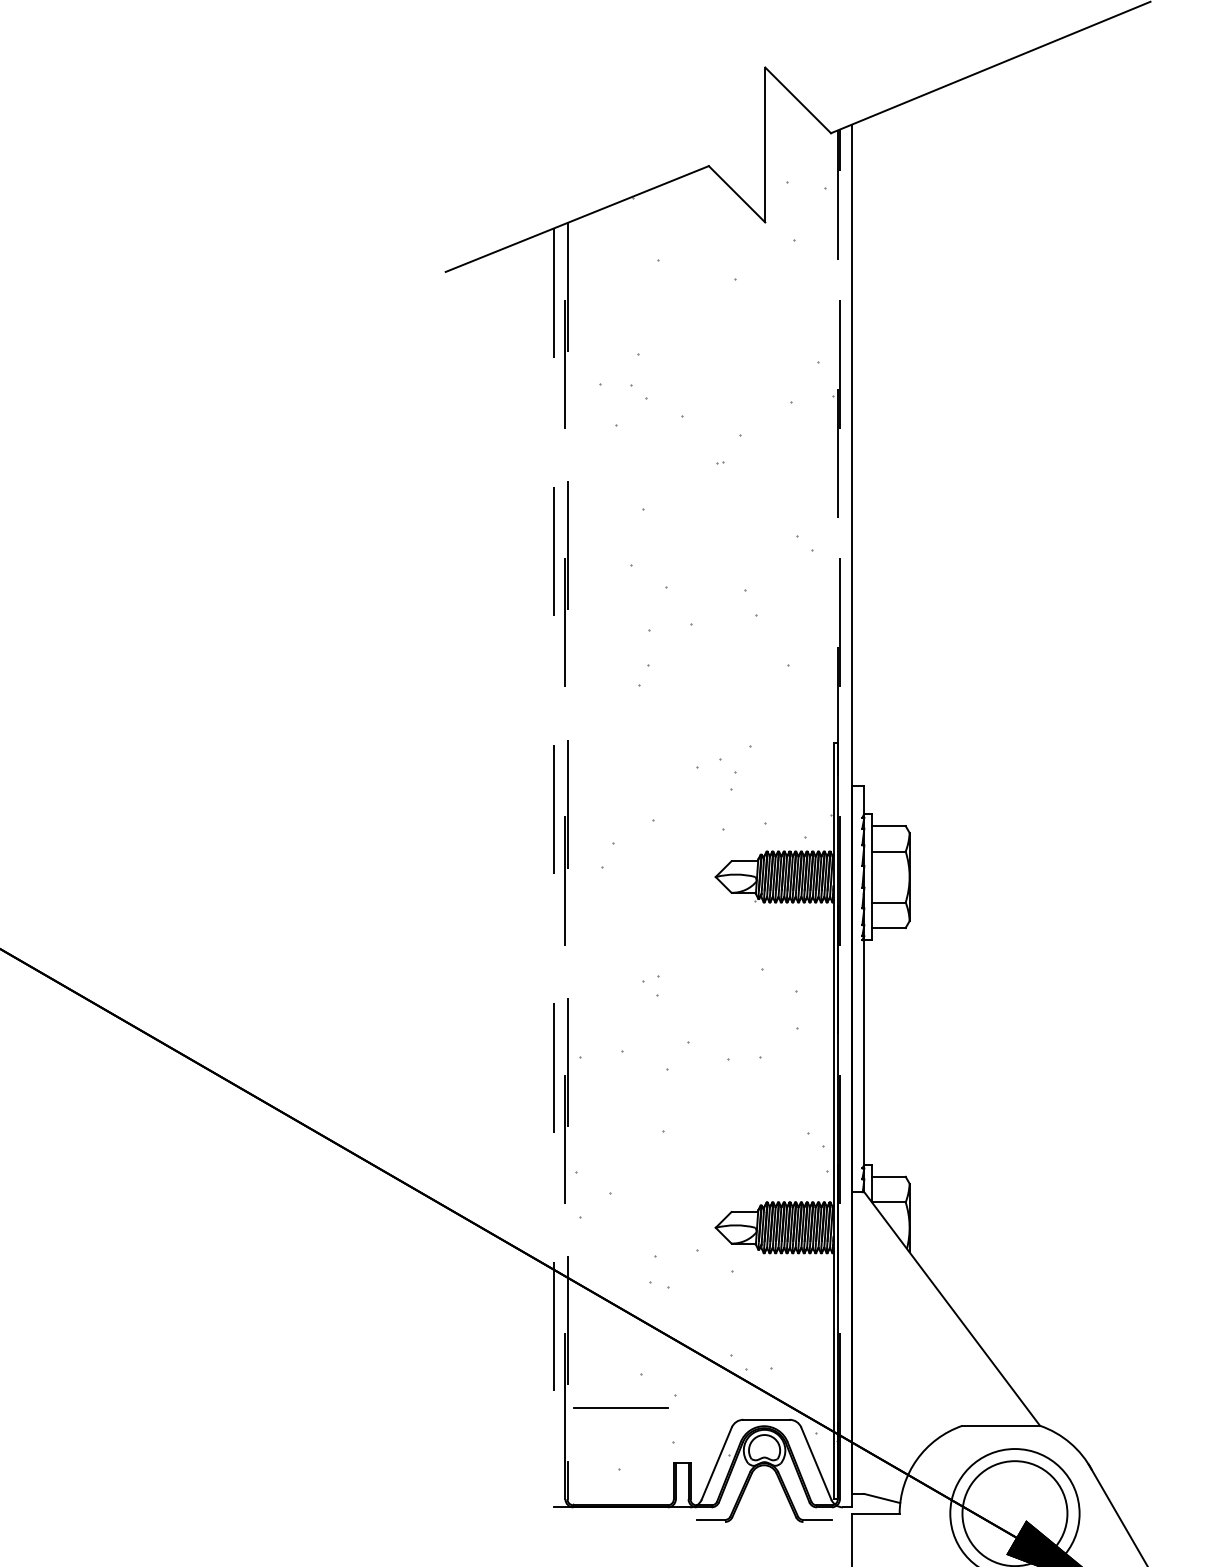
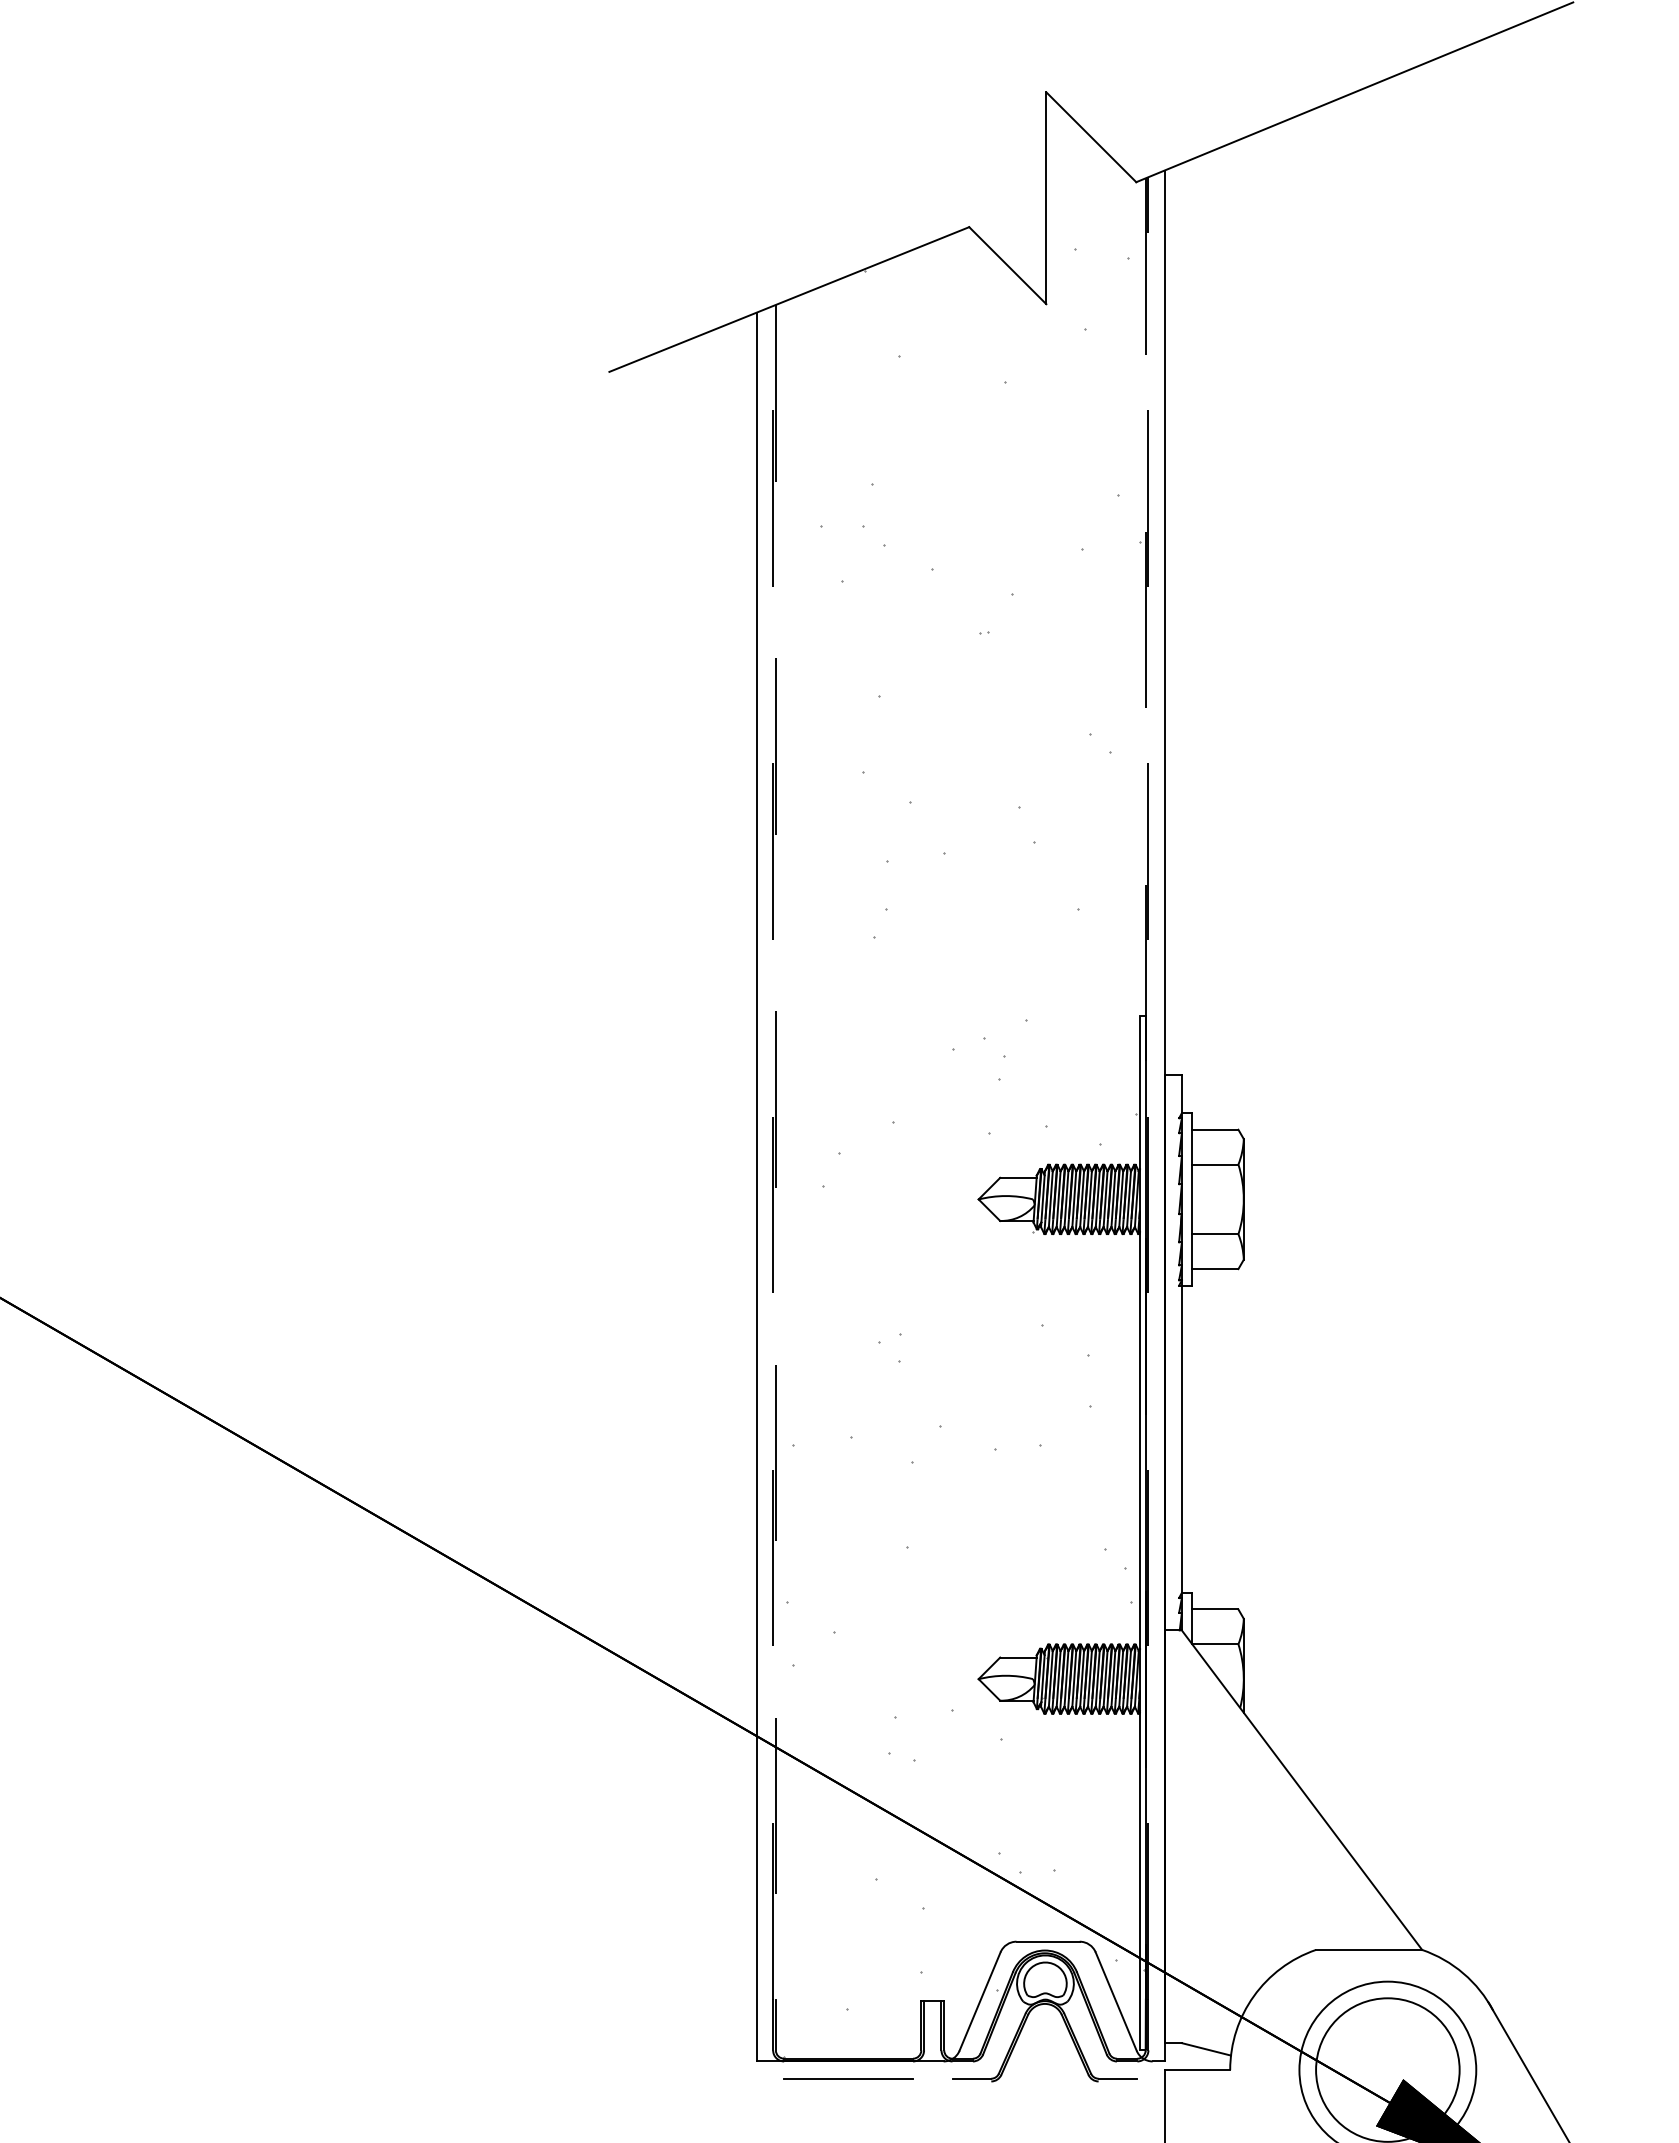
line: (553, 868) -> (756, 1187), dashed -> solid
line: (620, 1407) -> (848, 2078), moved

